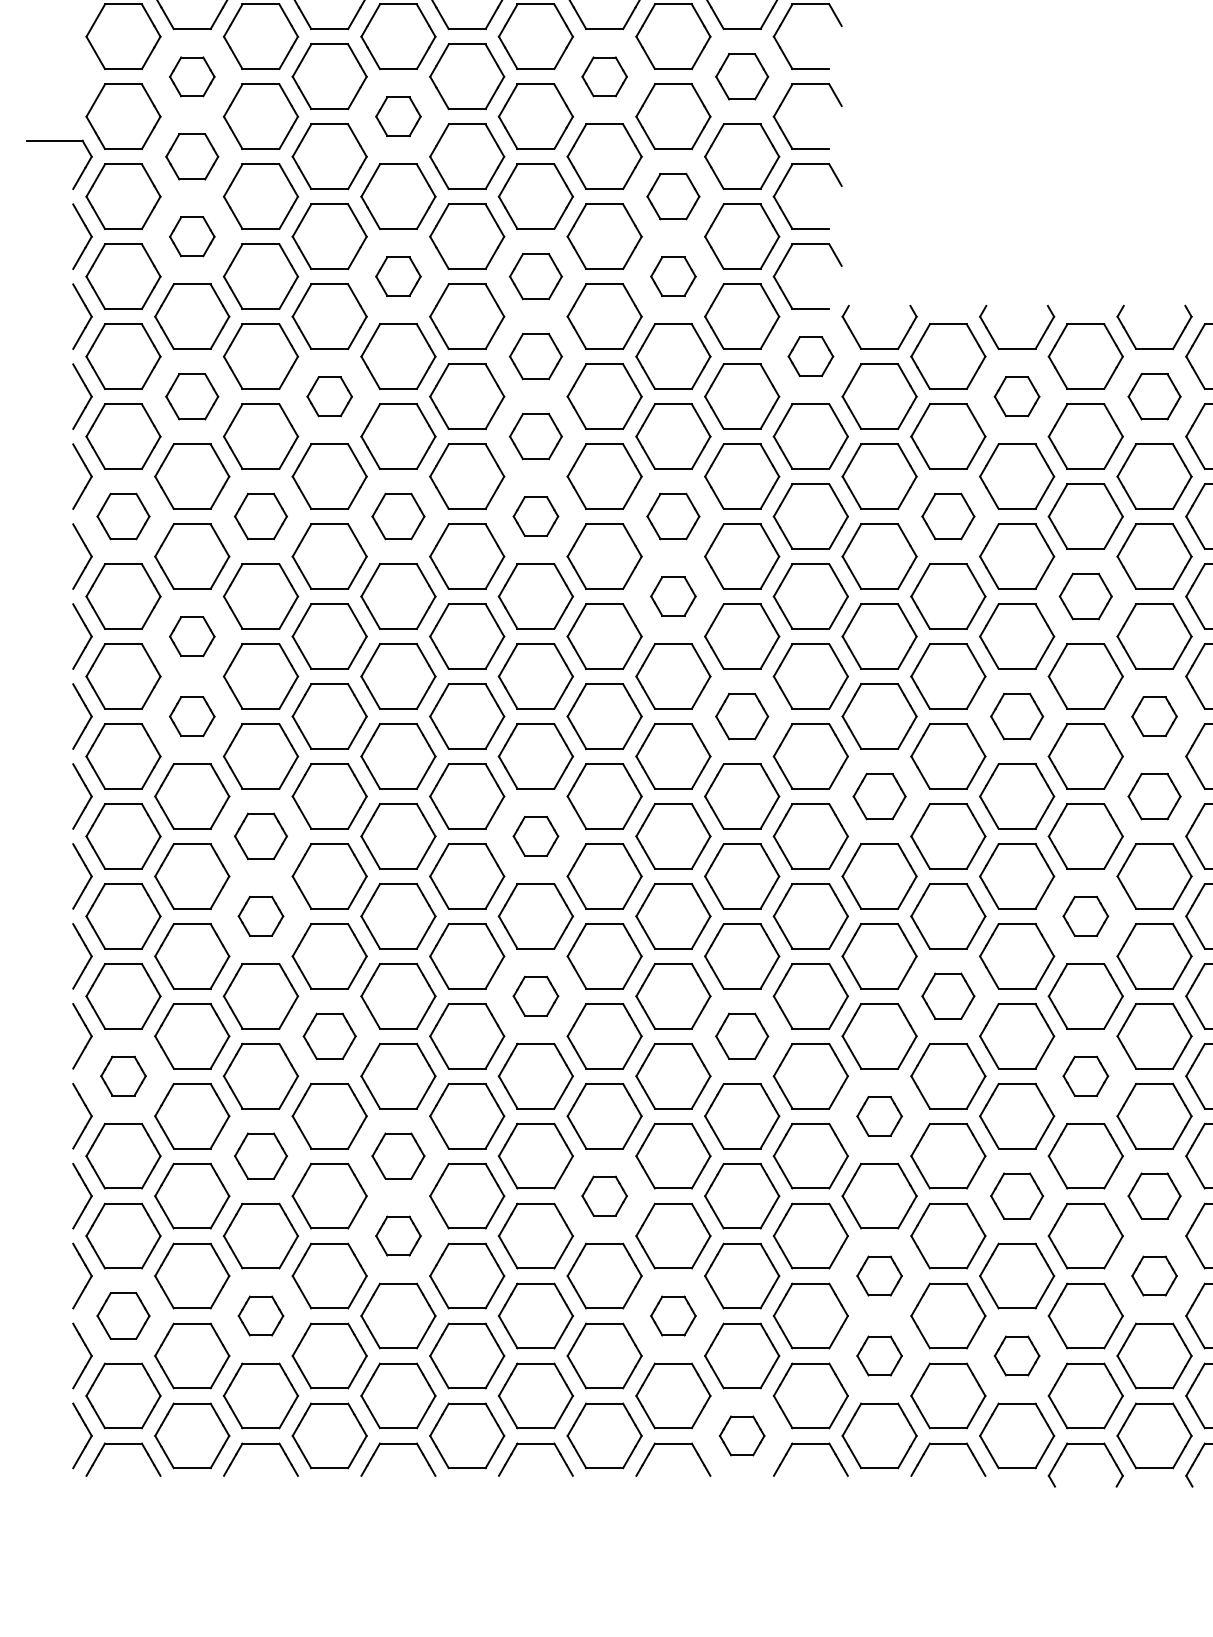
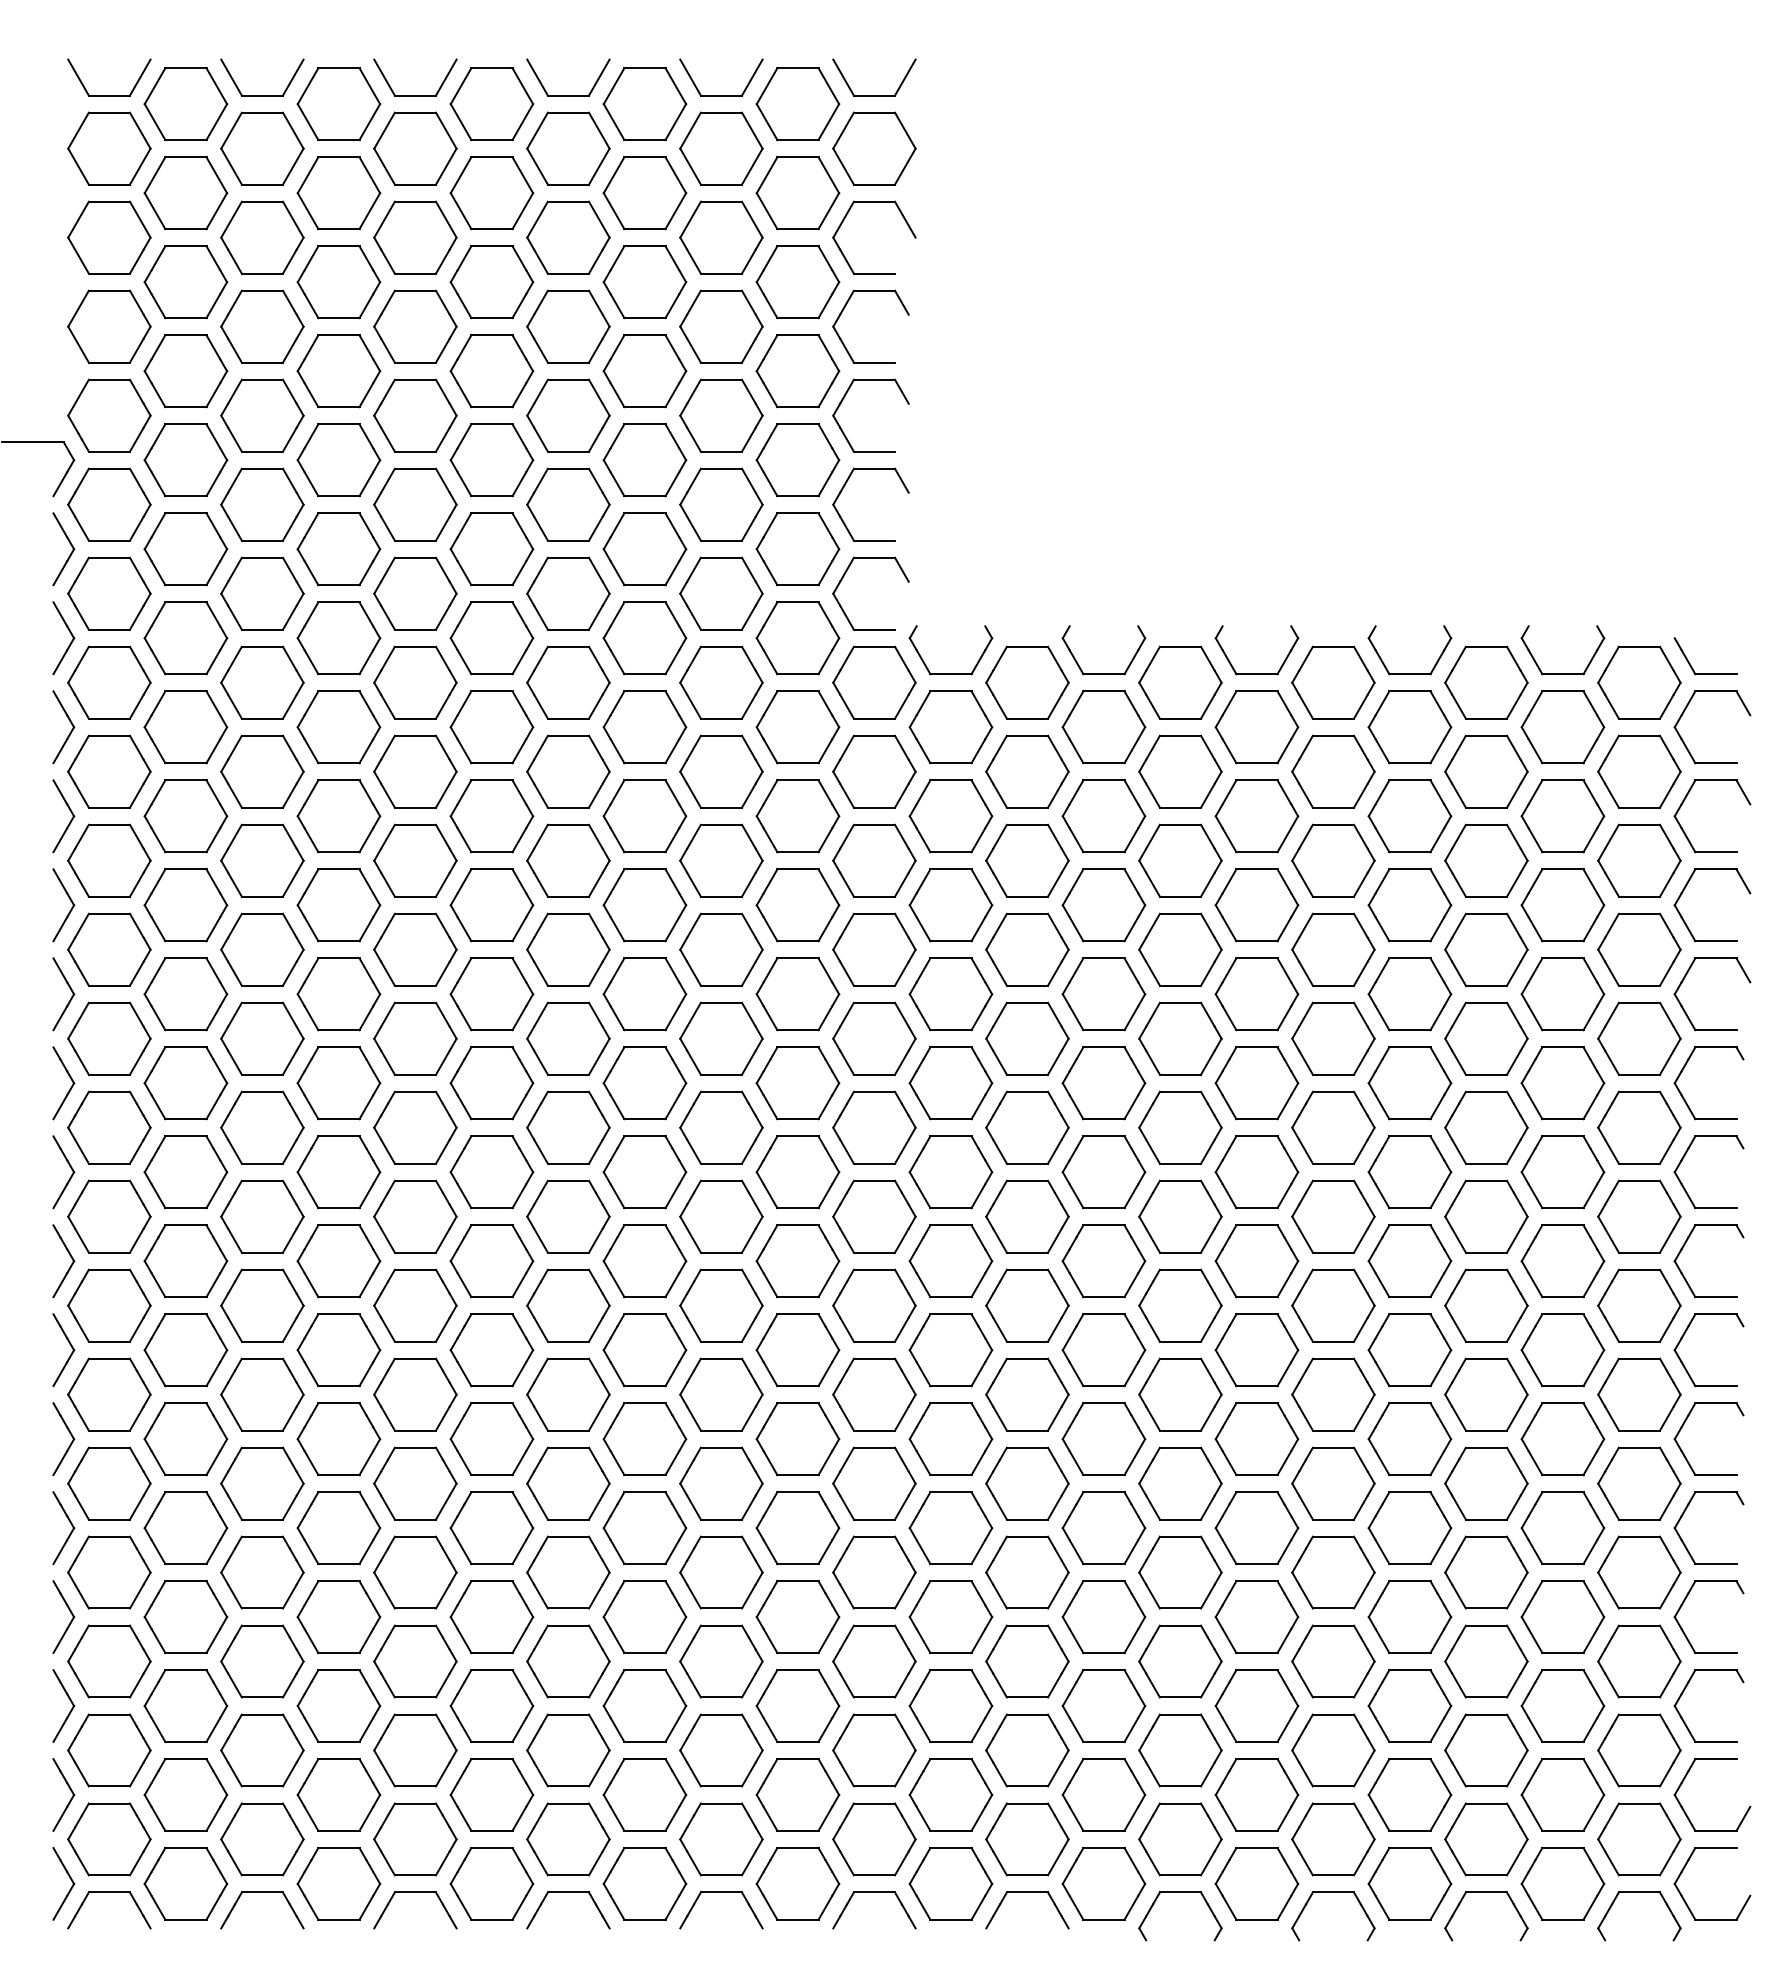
part: (191, 77) -> (185, 371), size x1.67
part: (604, 77) -> (644, 371), size x1.67
part: (741, 77) -> (797, 371), size x1.43
part: (398, 116) -> (415, 415), size x1.67
part: (191, 156) -> (185, 460), size x1.43
part: (673, 196) -> (721, 504), size x1.43
part: (191, 236) -> (185, 549), size x1.67
part: (398, 276) -> (415, 593), size x1.67
part: (535, 276) -> (568, 593), size x1.43
part: (673, 276) -> (721, 593), size x1.67
part: (535, 356) -> (568, 682), size x1.43
part: (810, 356) -> (874, 682), size x1.67
part: (191, 396) -> (185, 727), size x1.43
part: (329, 396) -> (338, 727), size x1.67
part: (1016, 396) -> (1103, 727), size x1.67
part: (1154, 396) -> (1256, 727), size x1.43
part: (535, 436) -> (568, 771), size x1.43
part: (123, 516) -> (109, 860), size x1.43
part: (261, 516) -> (262, 860), size x1.43
part: (398, 516) -> (415, 860), size x1.43
part: (535, 516) -> (568, 860), size x1.67
part: (673, 516) -> (721, 860), size x1.43
part: (948, 516) -> (1027, 860), size x1.43
part: (673, 596) -> (721, 949), size x1.67
part: (1085, 596) -> (1180, 949), size x1.43
part: (191, 636) -> (185, 994), size x1.67
part: (191, 716) -> (185, 1083), size x1.67
part: (741, 716) -> (797, 1083), size x1.43
part: (1016, 716) -> (1103, 1083), size x1.43
part: (1154, 716) -> (1256, 1083), size x1.67
part: (879, 796) -> (950, 1172), size x1.43
part: (1154, 796) -> (1256, 1172), size x1.43
part: (261, 836) -> (262, 1216), size x1.43
part: (535, 836) -> (568, 1216), size x1.67
part: (261, 916) -> (262, 1305), size x1.67
part: (1085, 916) -> (1180, 1305), size x1.67
part: (535, 996) -> (568, 1394), size x1.67
part: (948, 996) -> (1027, 1394), size x1.43
part: (329, 1036) -> (338, 1439), size x1.43
part: (741, 1036) -> (797, 1439), size x1.43
part: (123, 1076) -> (109, 1483), size x1.67
part: (1085, 1076) -> (1180, 1483), size x1.67
part: (879, 1116) -> (950, 1528), size x1.67
part: (261, 1156) -> (262, 1572), size x1.43
part: (398, 1156) -> (415, 1572), size x1.43
part: (604, 1195) -> (644, 1616), size x1.67
part: (1016, 1195) -> (1103, 1616), size x1.43
part: (1154, 1195) -> (1256, 1616), size x1.43
part: (398, 1236) -> (415, 1661), size x1.67
part: (879, 1275) -> (950, 1705), size x1.67
part: (1154, 1275) -> (1256, 1705), size x1.67
part: (123, 1316) -> (109, 1750), size x1.43
part: (261, 1316) -> (262, 1750), size x1.67
part: (673, 1316) -> (721, 1750), size x1.67
part: (879, 1355) -> (950, 1794), size x1.67
part: (1016, 1355) -> (1103, 1794), size x1.67
part: (741, 1435) -> (797, 1883), size x1.67

